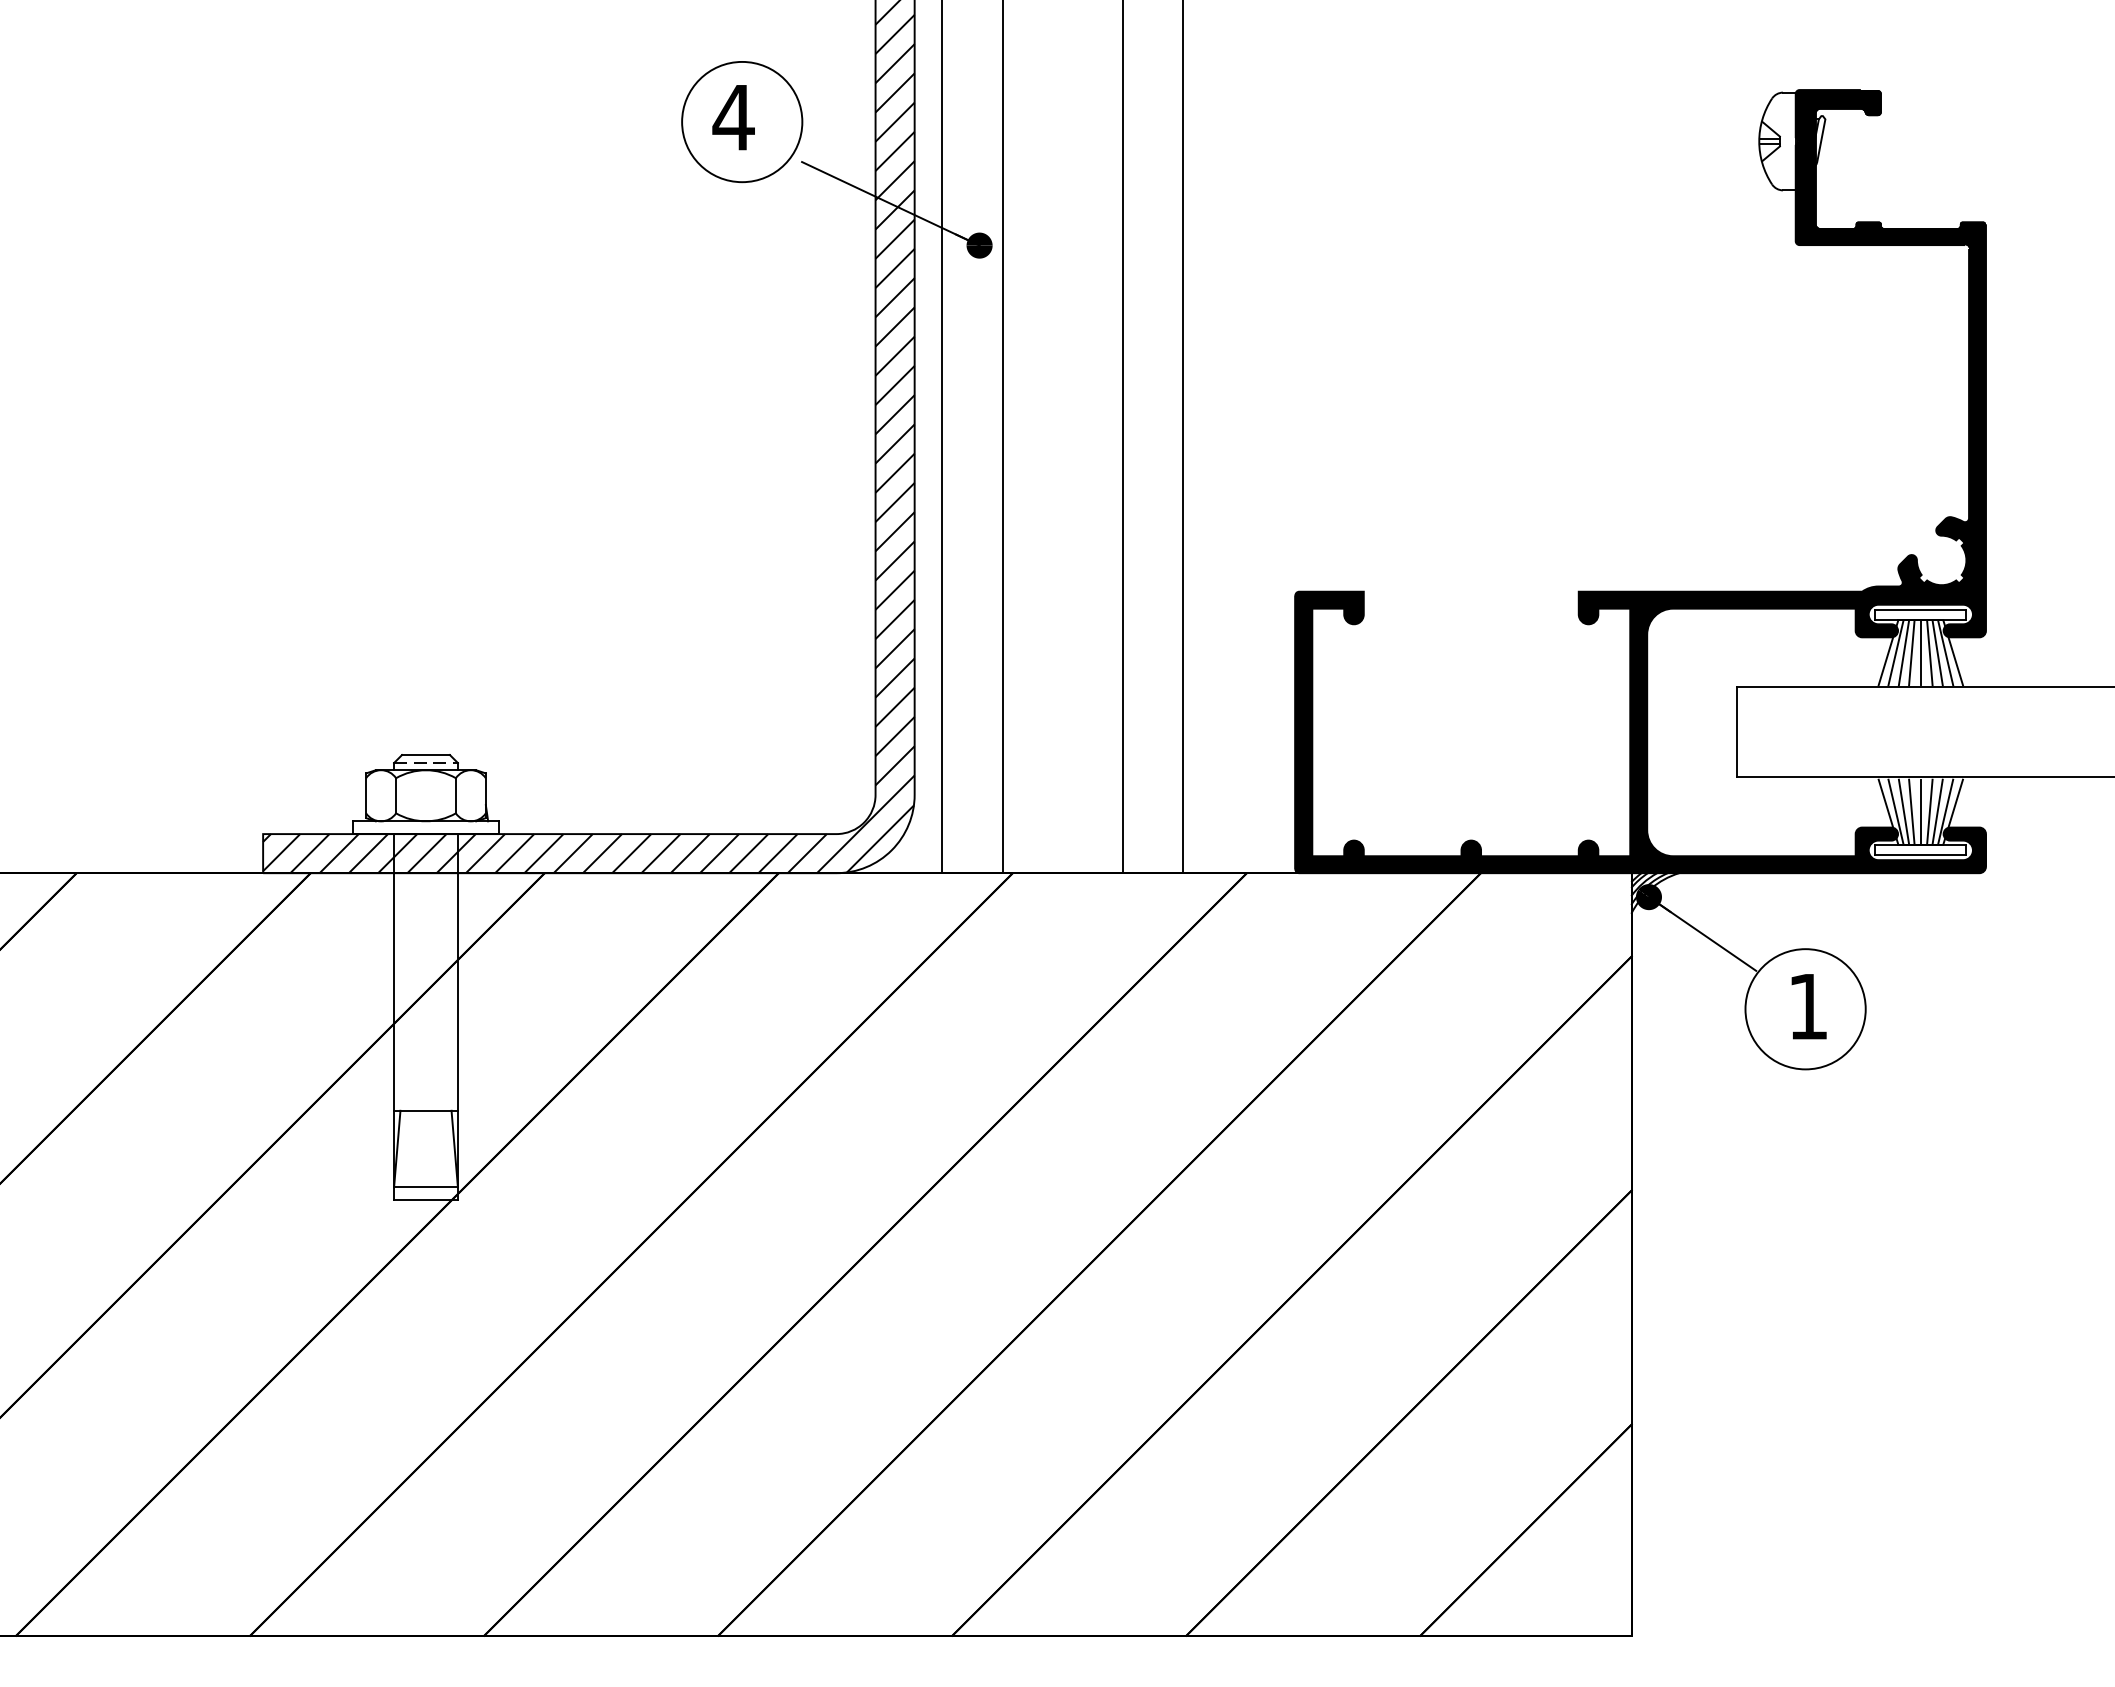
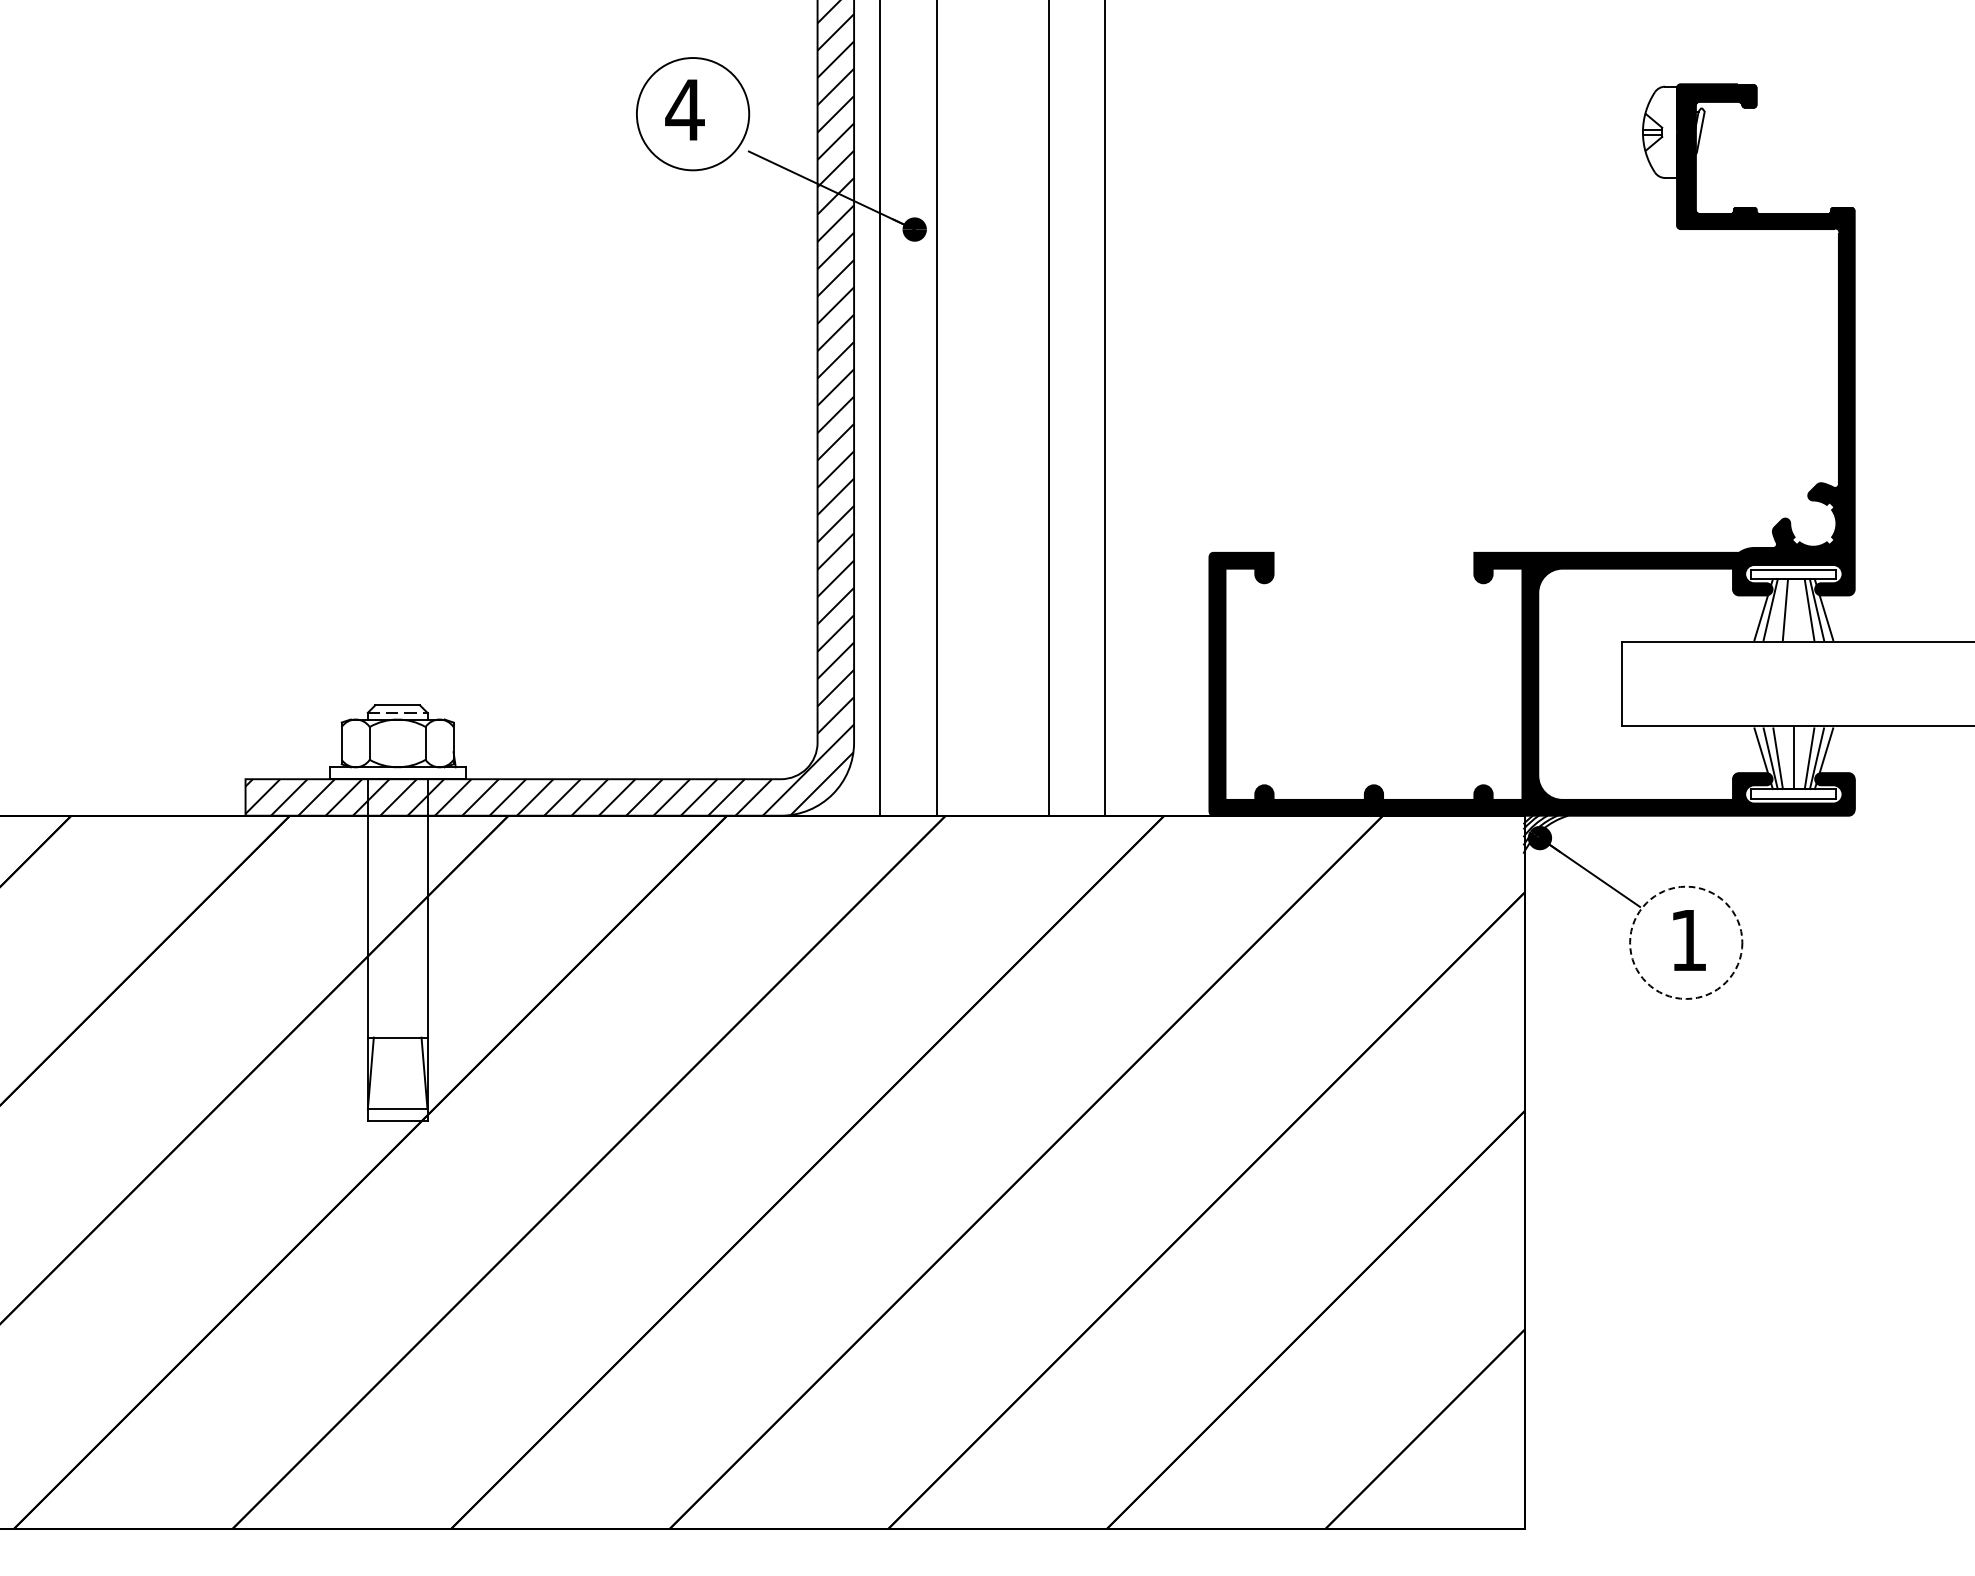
line: (1903, 652) -> (1777, 609), removed
line: (1920, 652) -> (1793, 609), removed
line: (1929, 652) -> (1801, 609), removed
line: (1911, 811) -> (1785, 758), removed
line: (1929, 811) -> (1801, 758), removed
circle: (1805, 1009) -> (1686, 943), solid -> dashed

